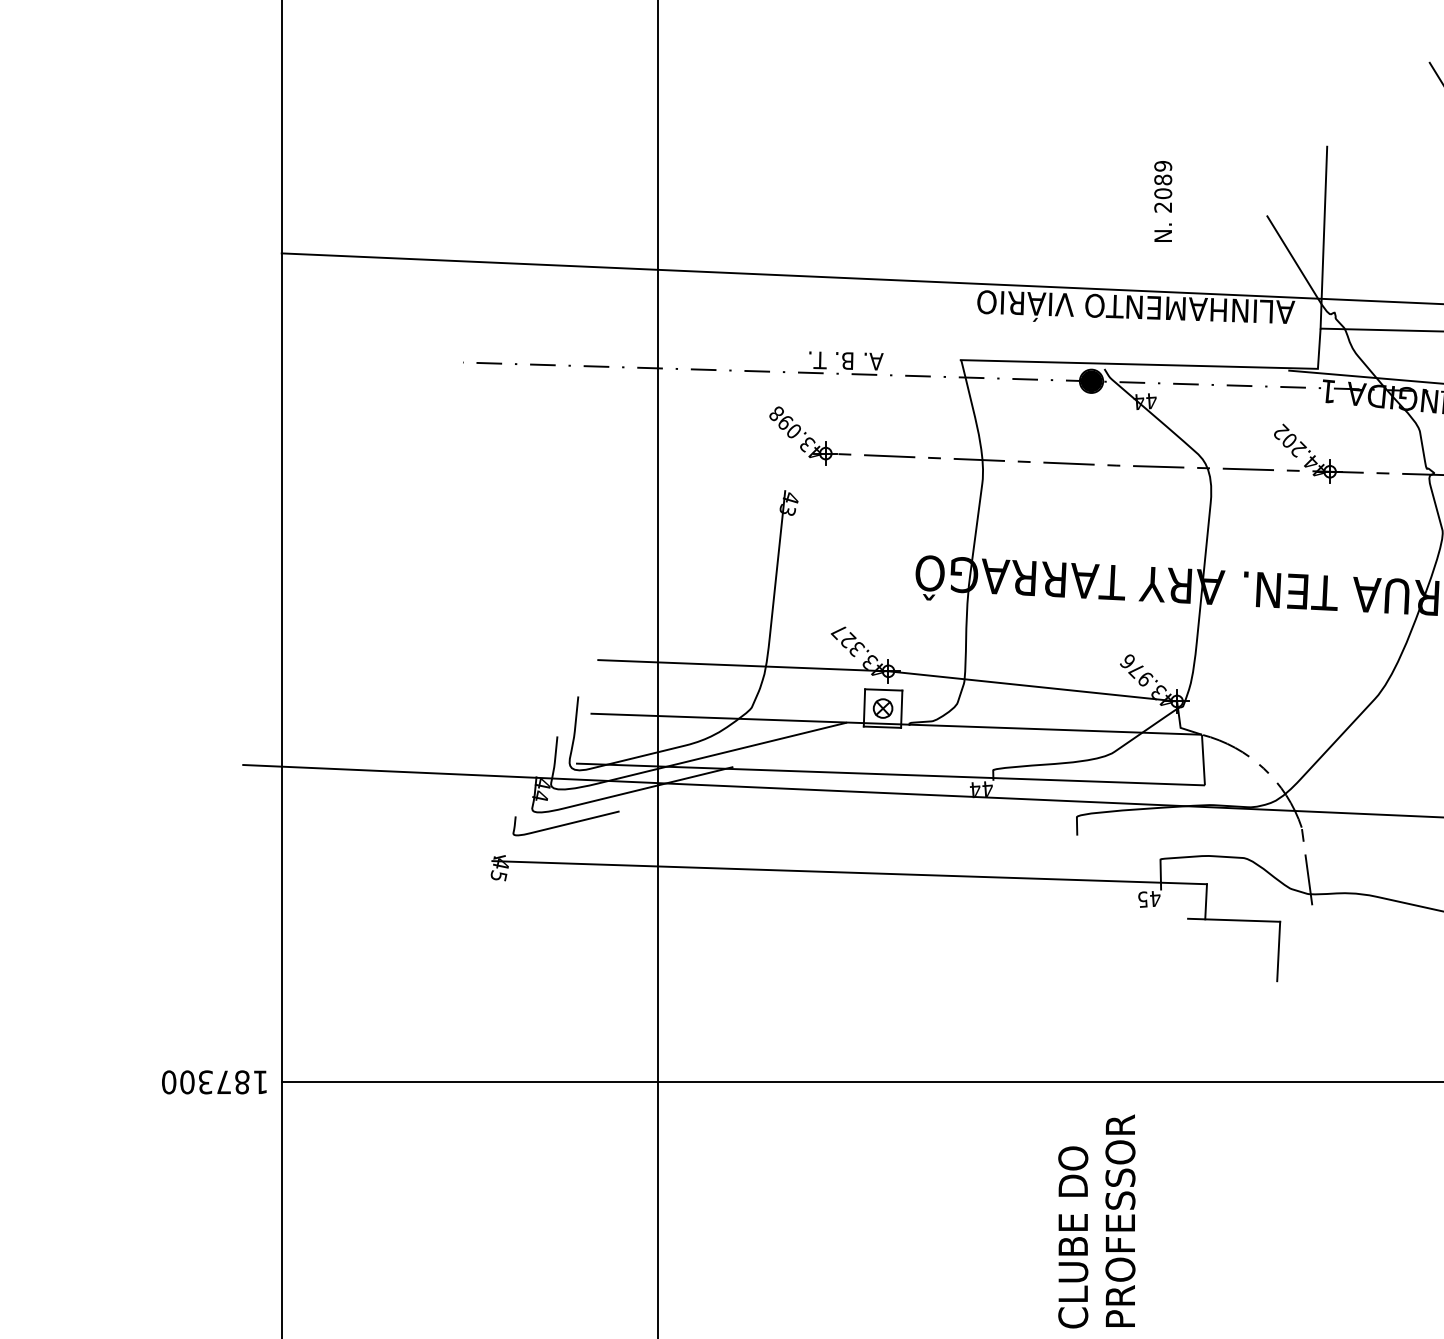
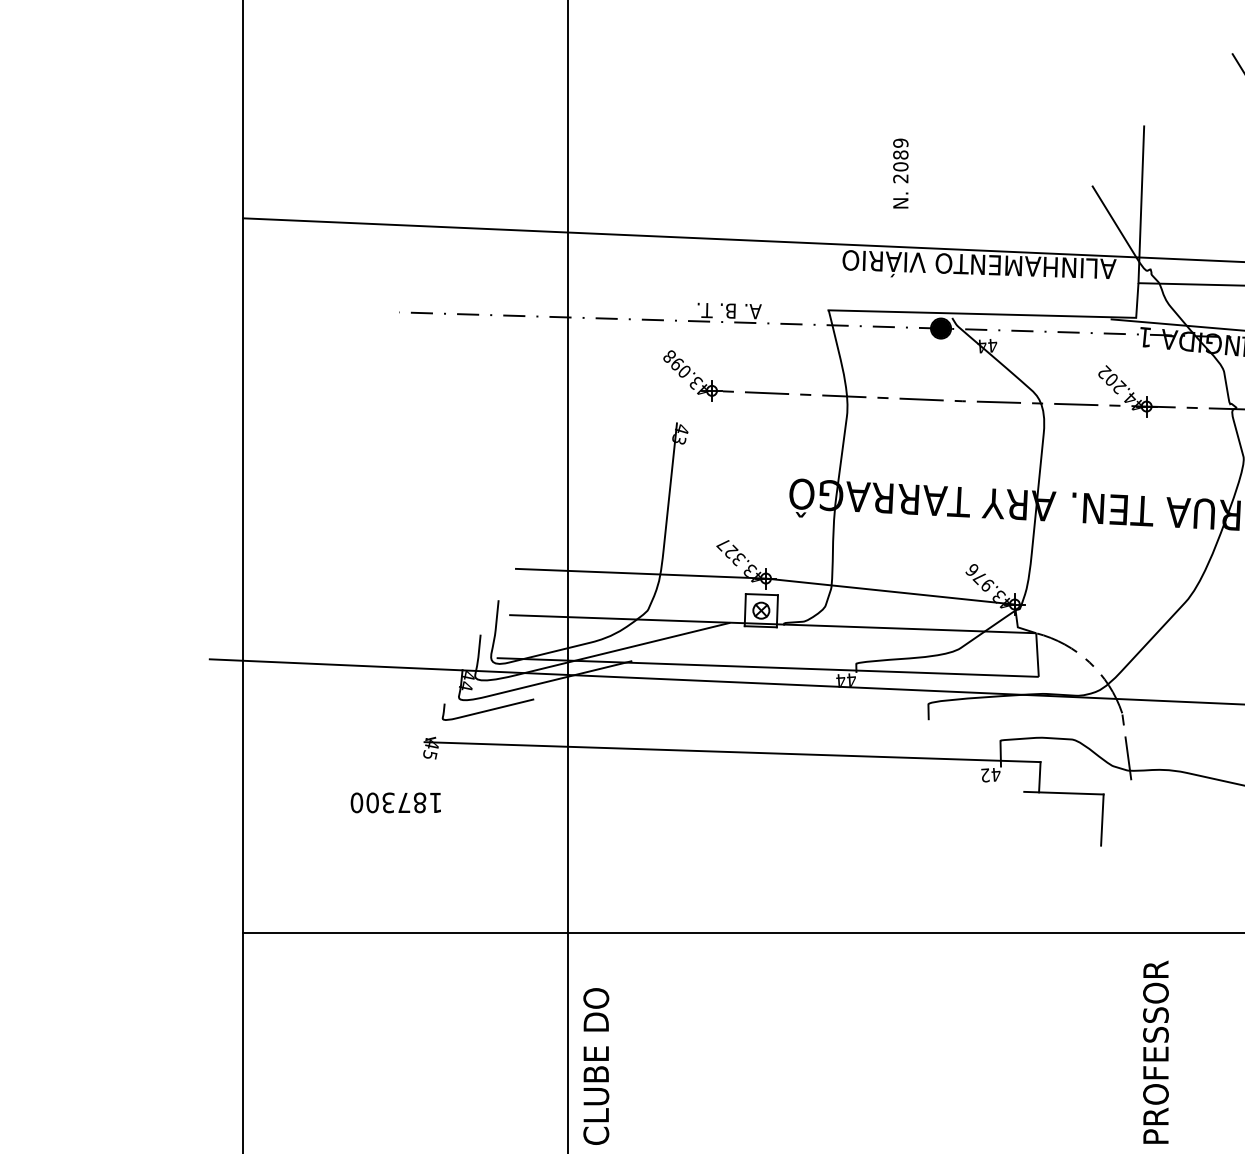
text: (1162, 201) -> (900, 173), moved
text: (1143, 899) -> (985, 775), 45 -> 42
text: (213, 1081) -> (395, 802), moved
text: (1119, 1219) -> (1155, 1051), moved
text: (1073, 1237) -> (596, 1066), moved

